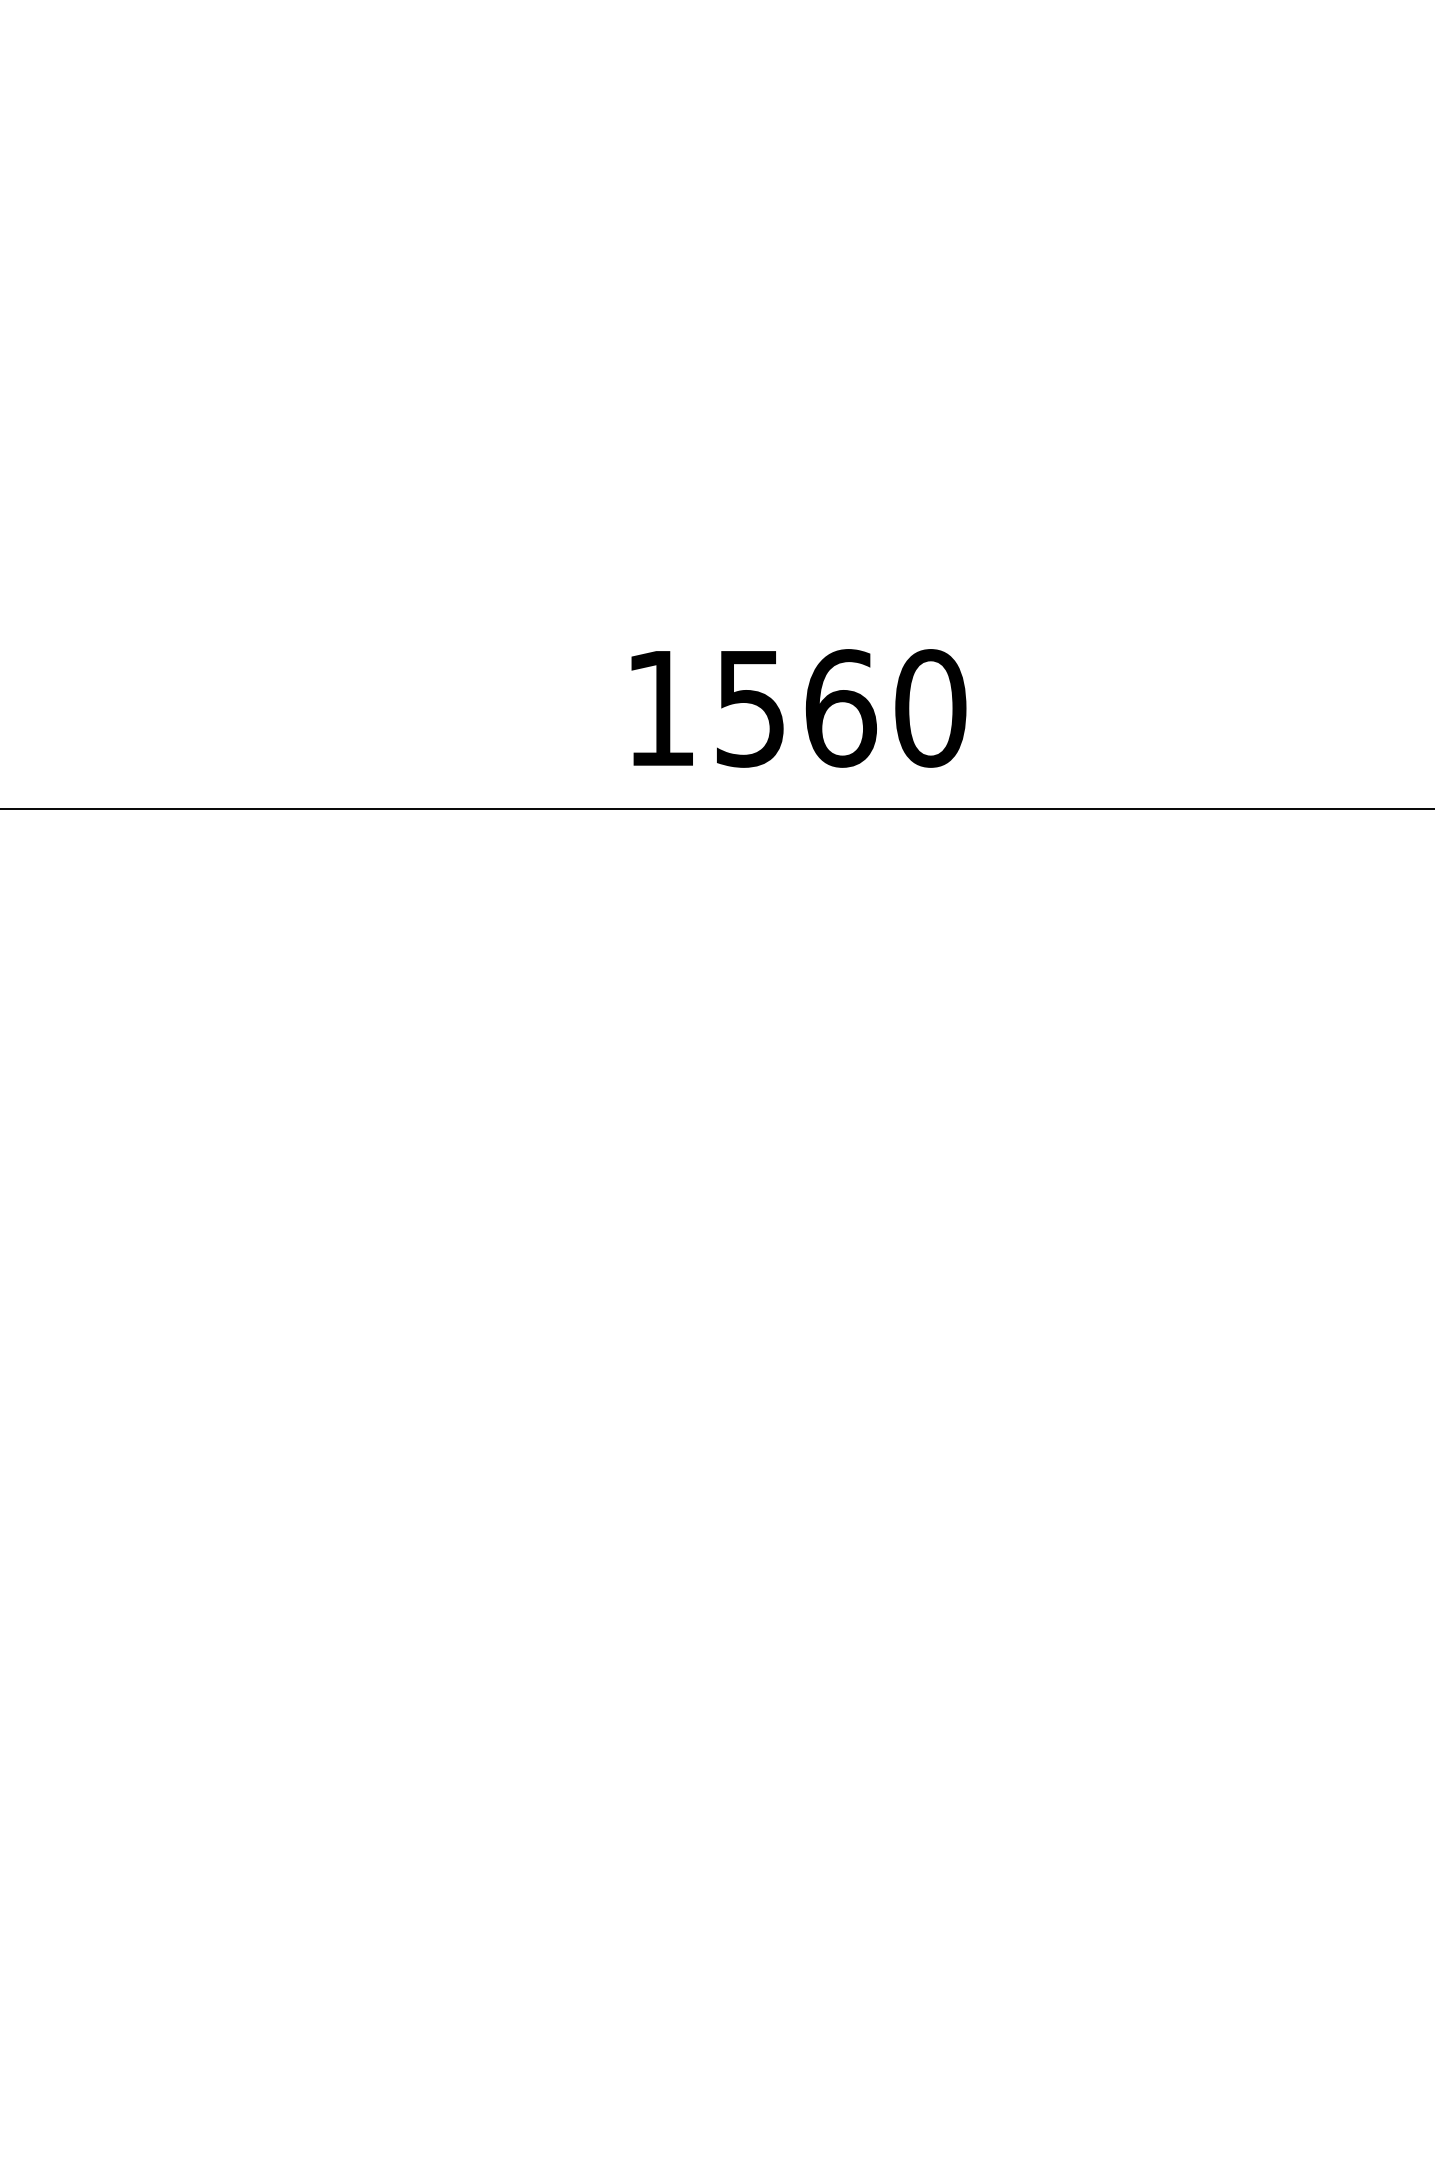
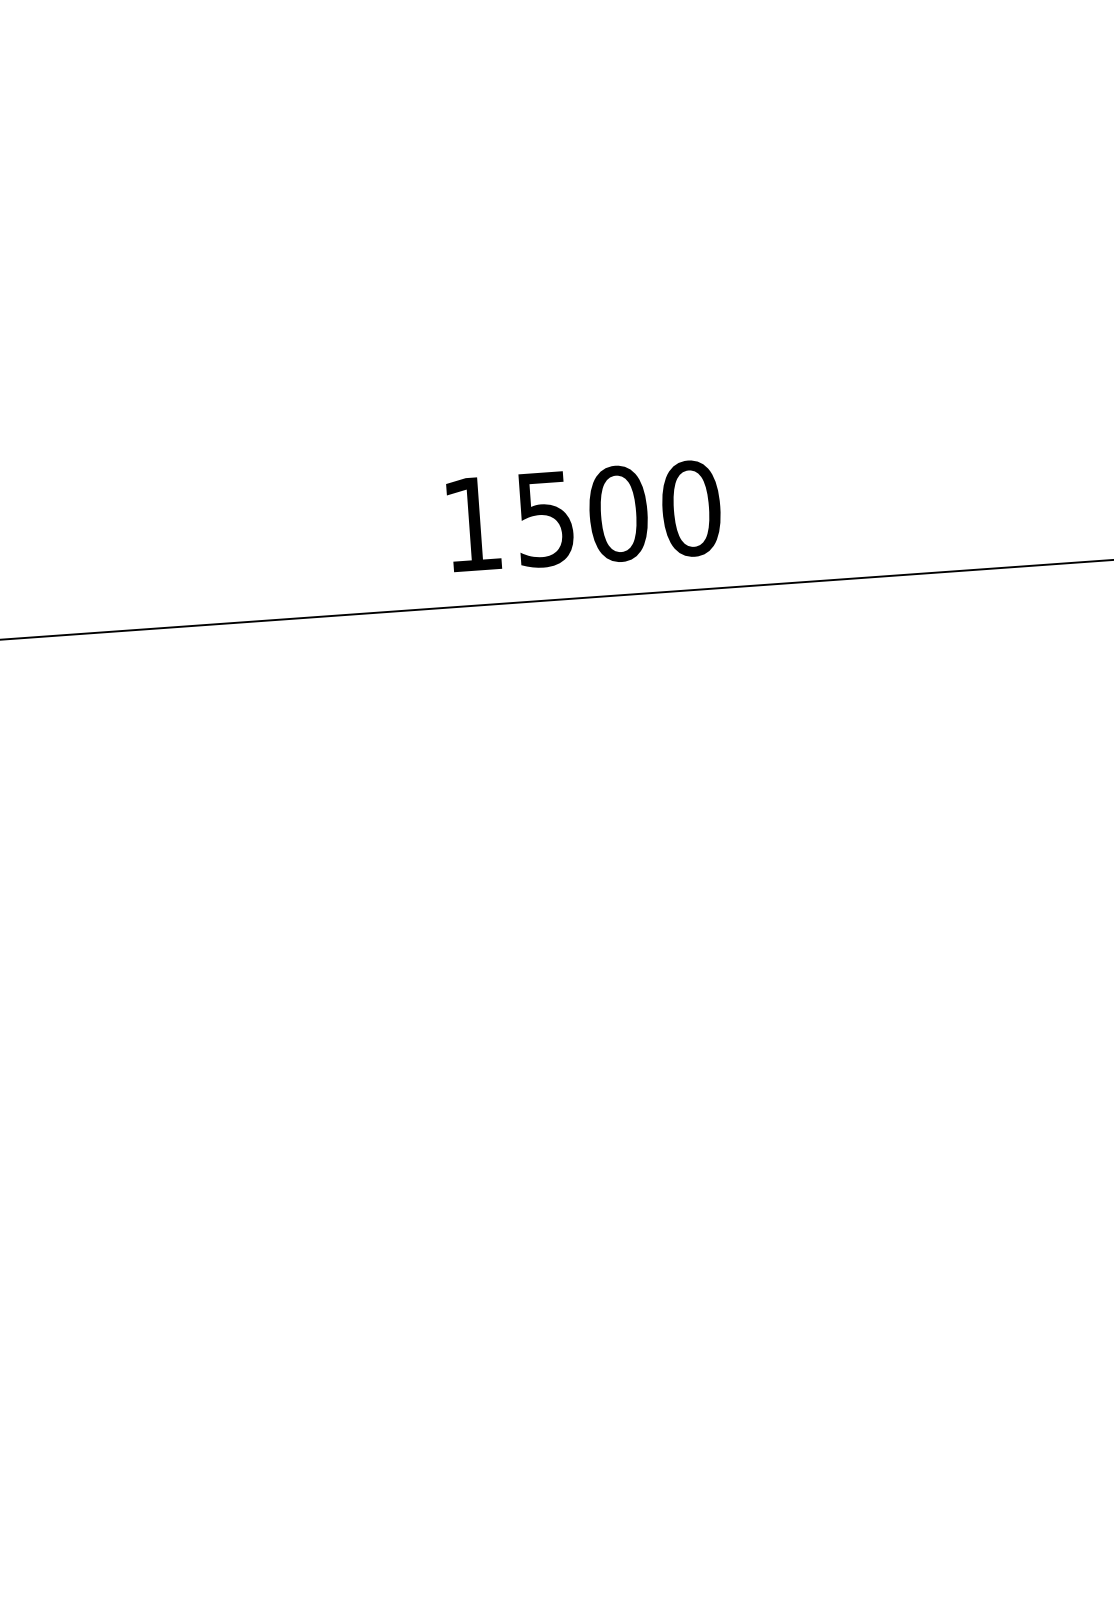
text: (840, 708) -> (618, 513), 1560 -> 1500

